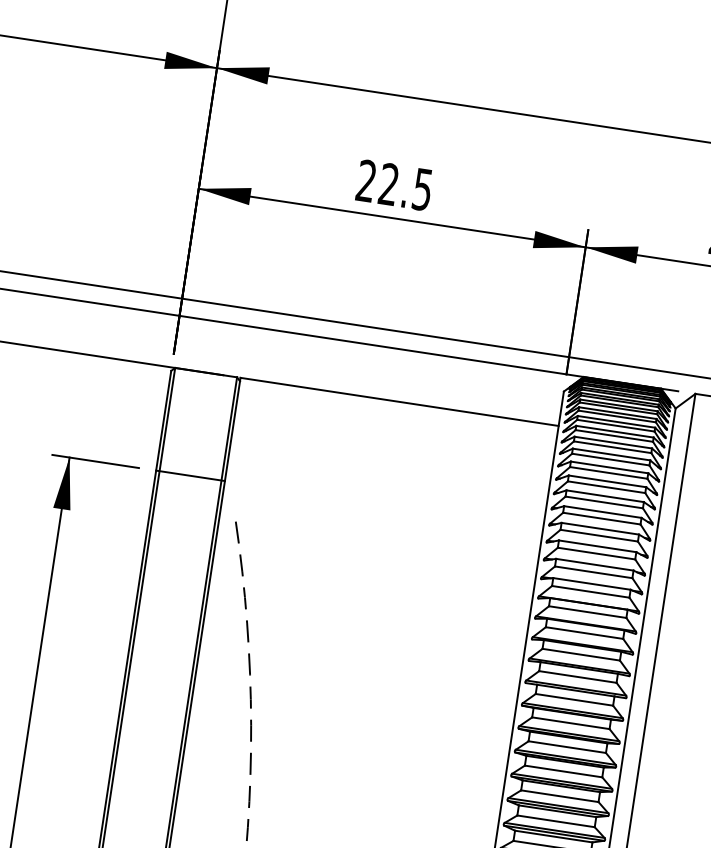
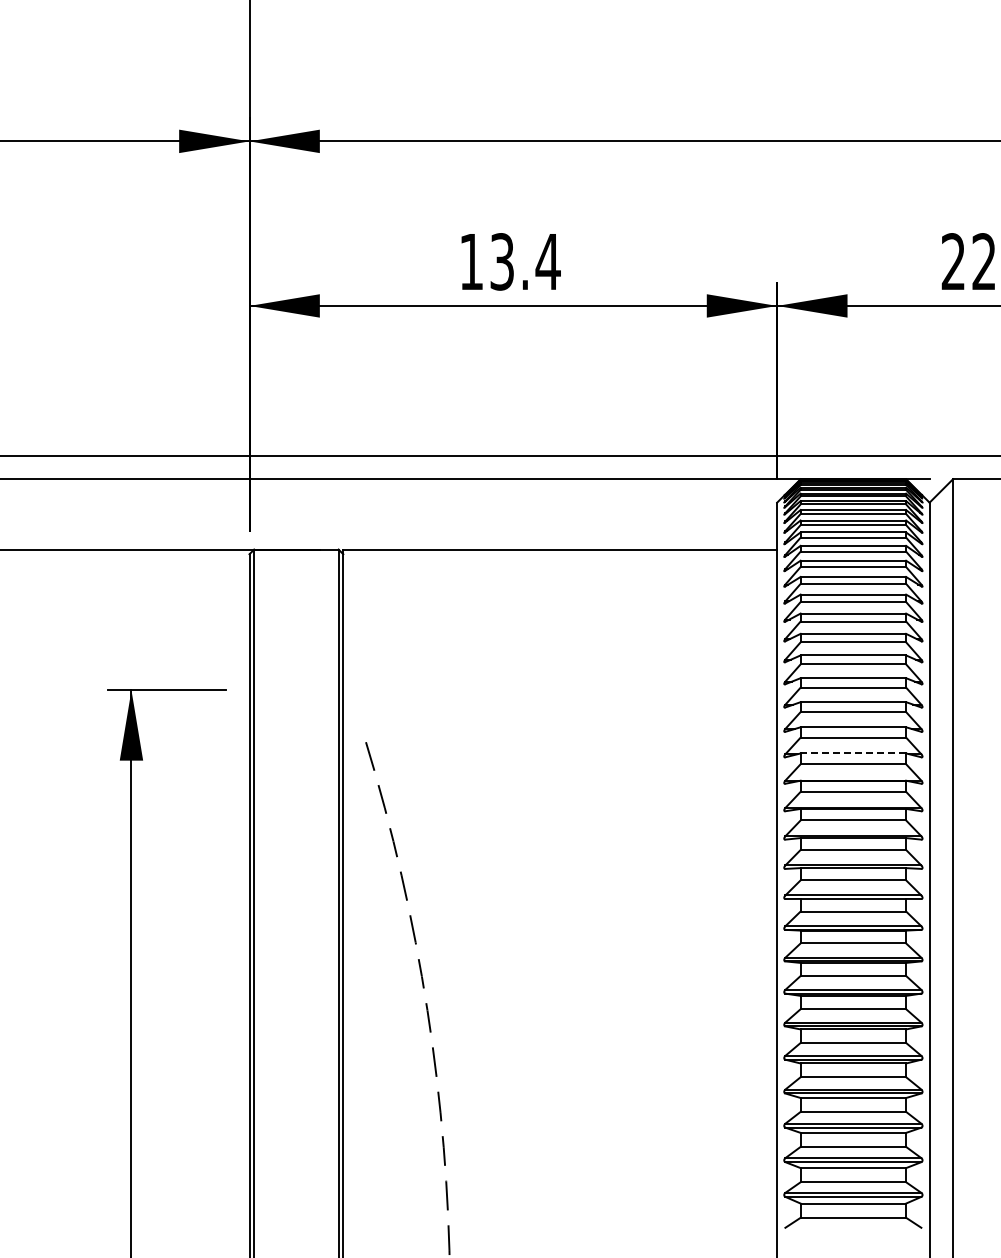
text: (394, 185) -> (509, 261), 22.5 -> 13.4
line: (190, 476) -> (296, 690), removed
line: (592, 583) -> (853, 753), solid -> dashed

